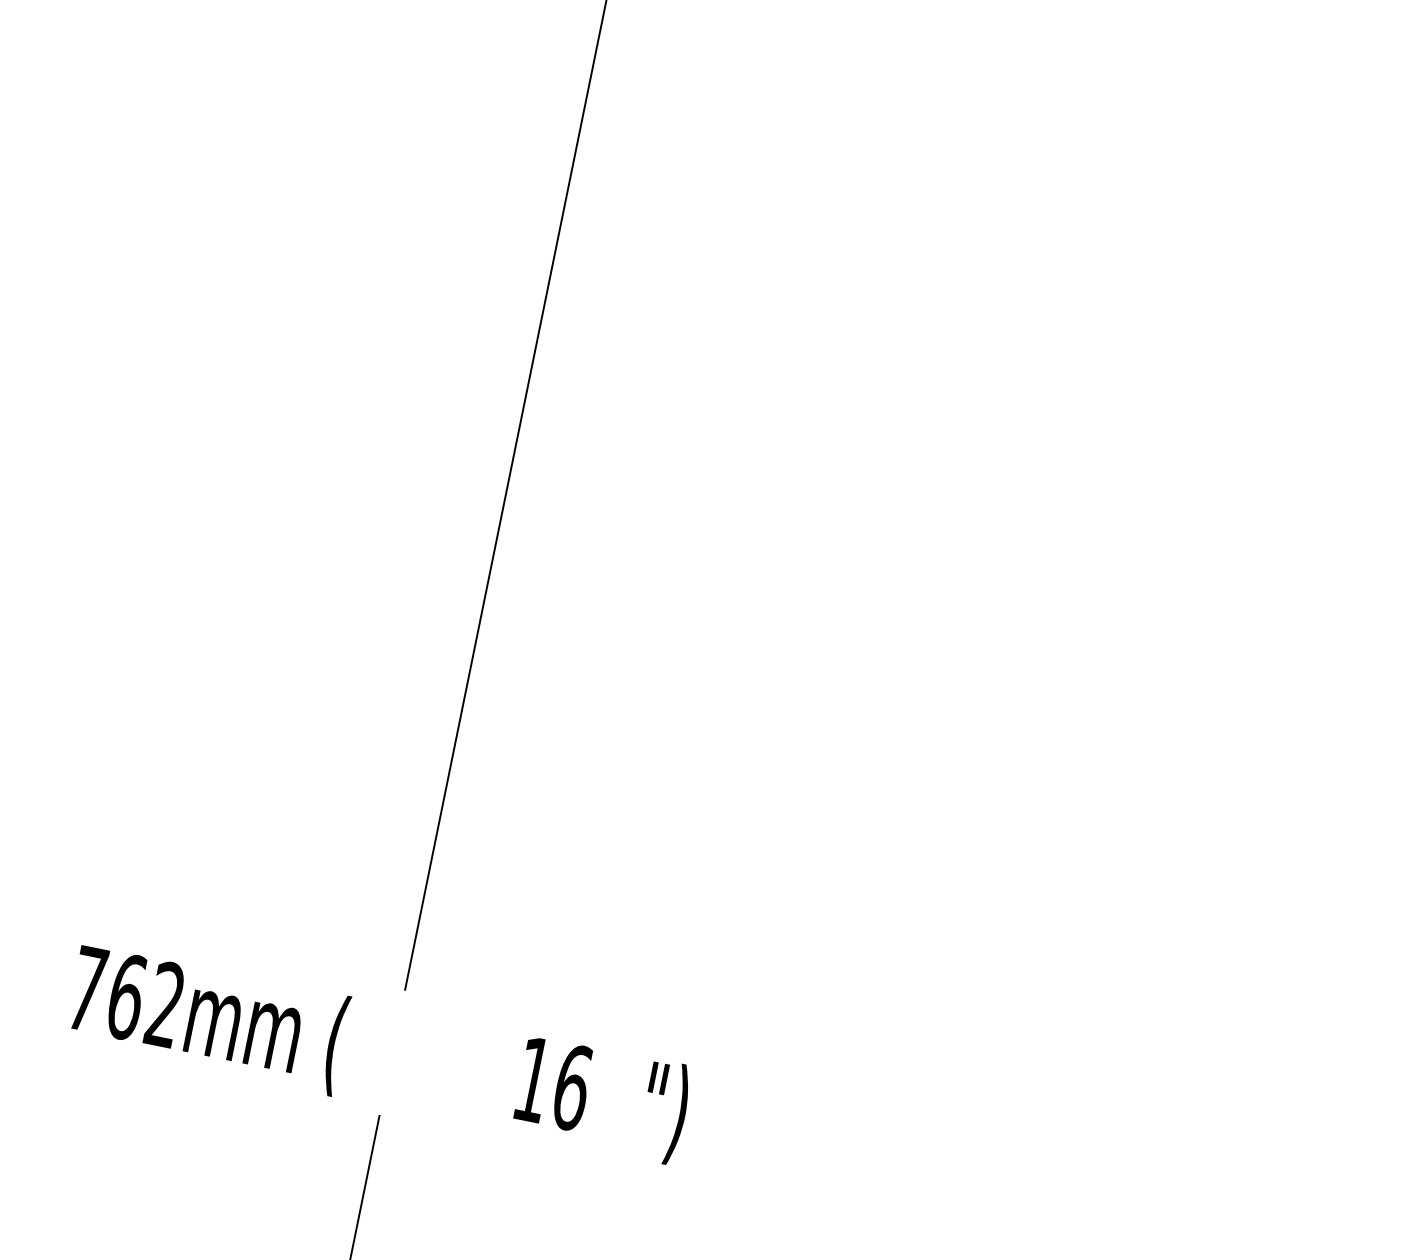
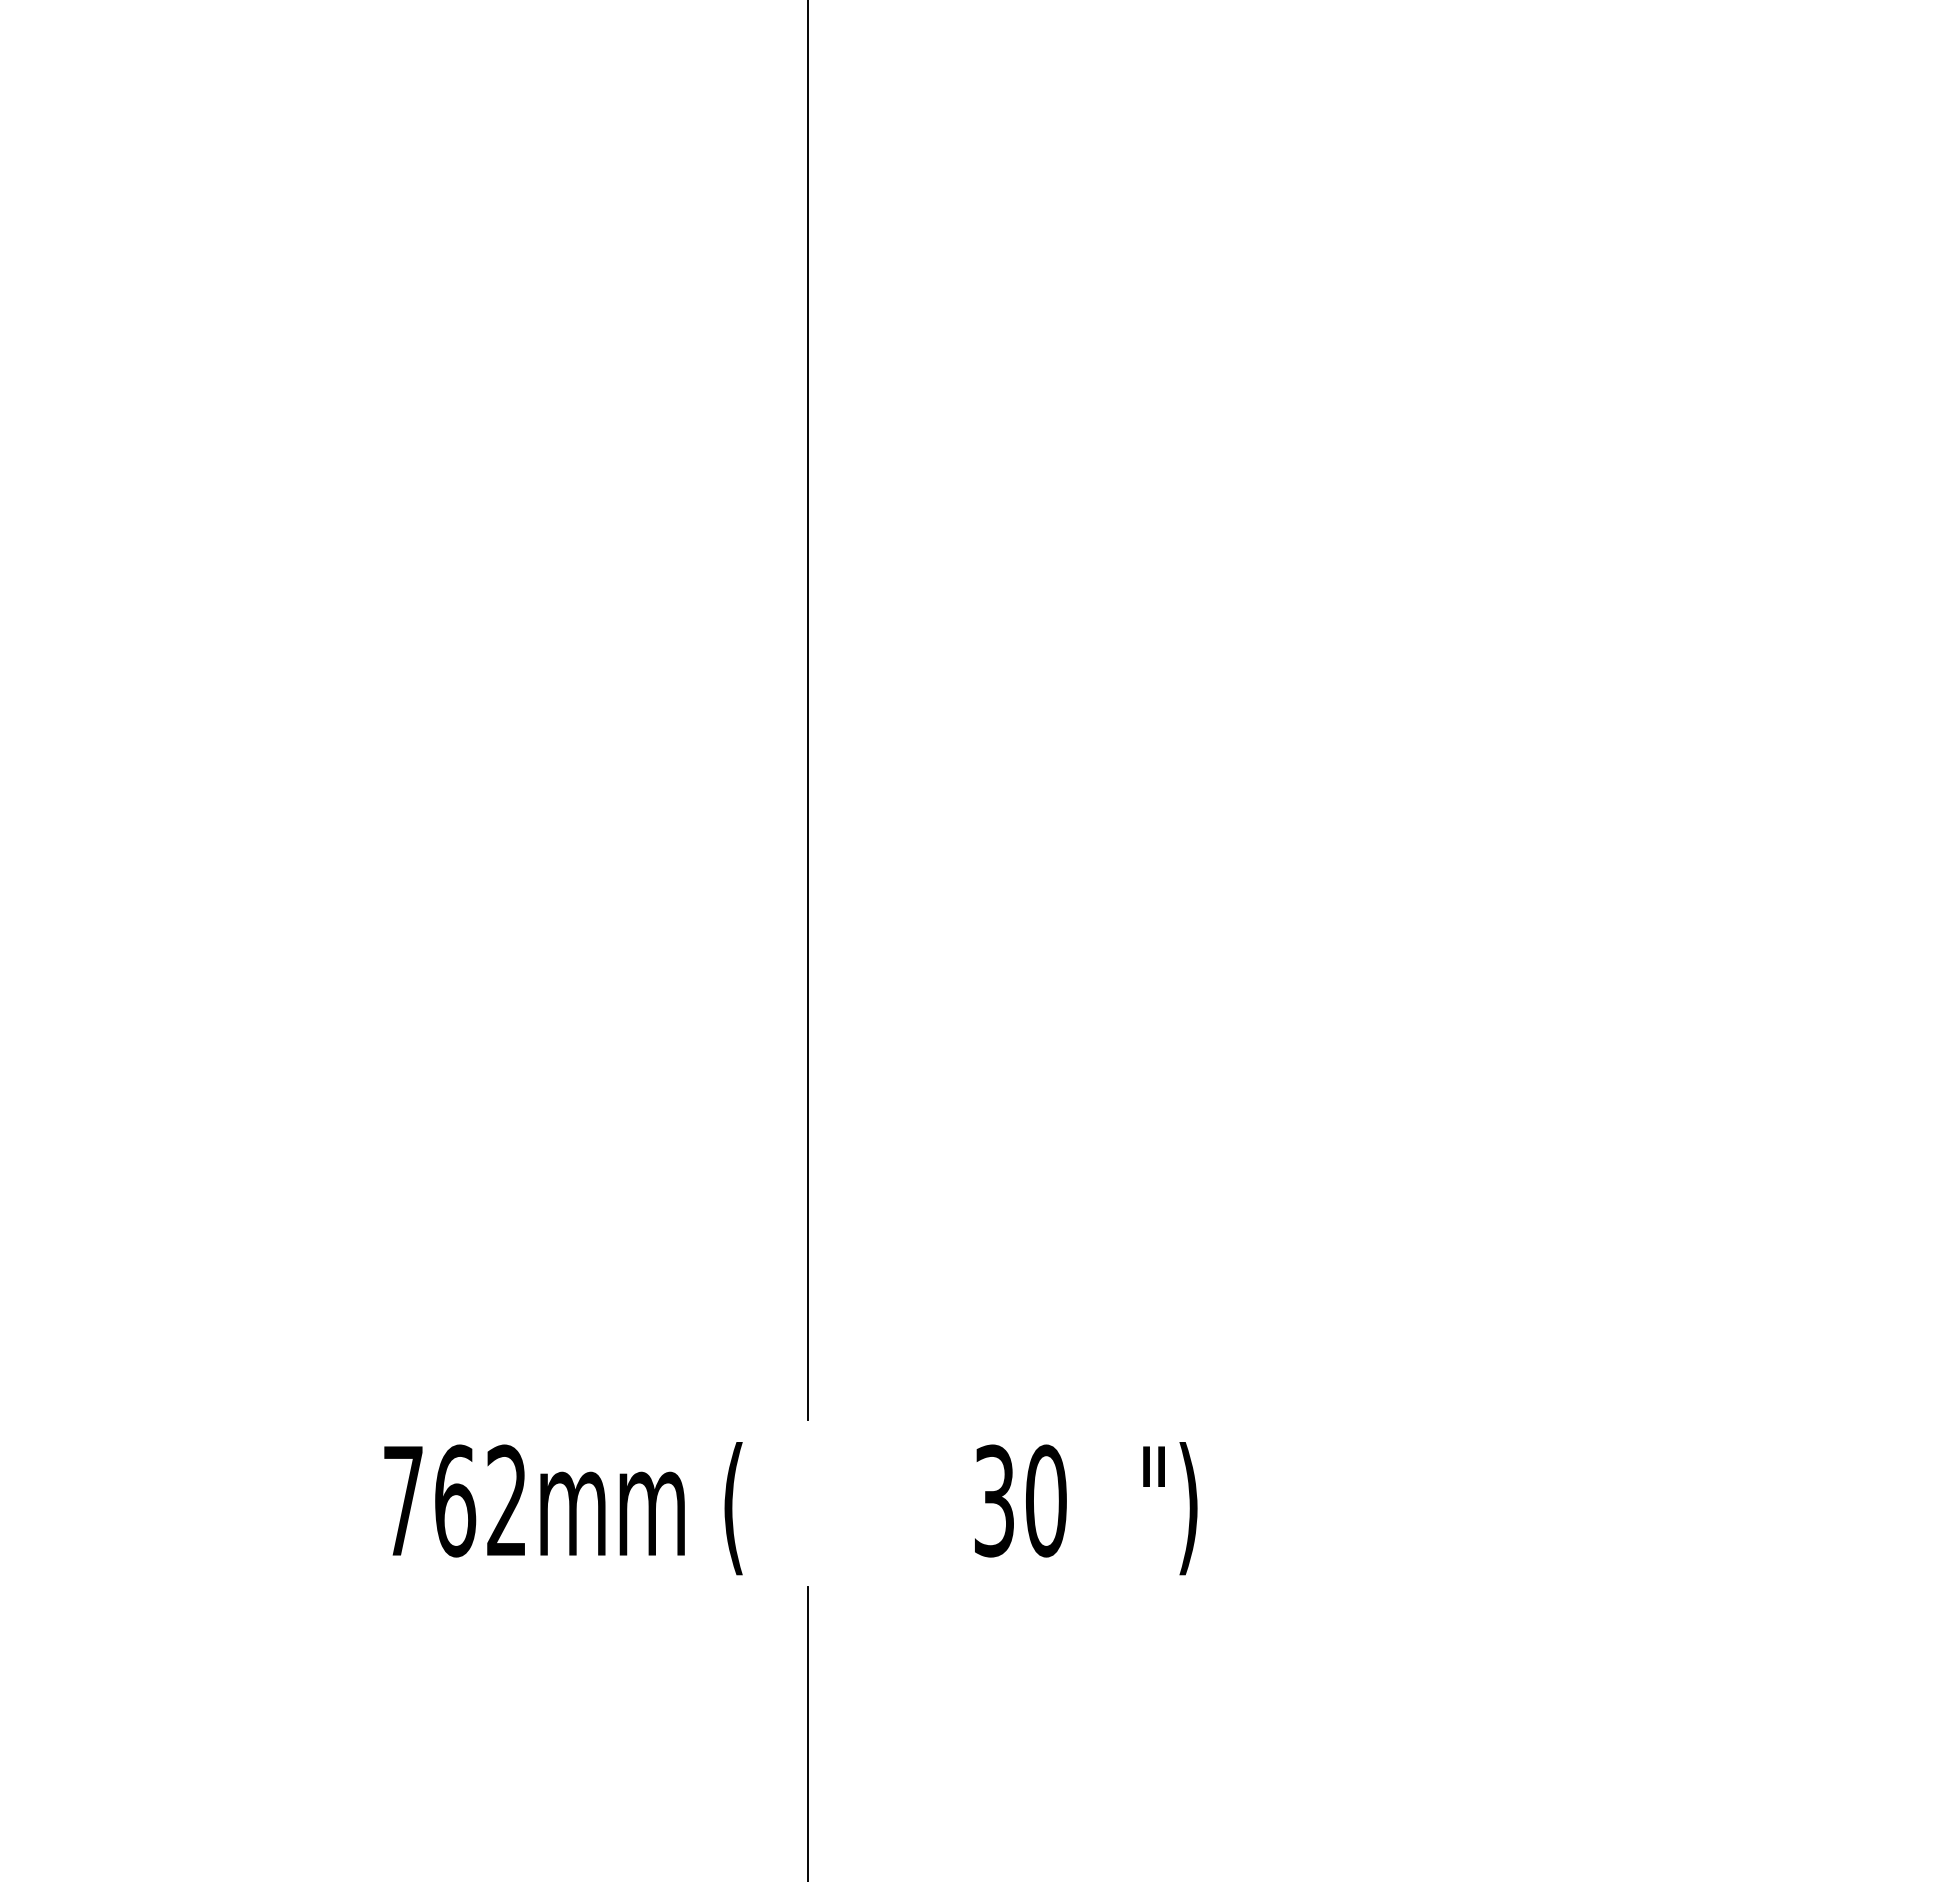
text: (553, 1083) -> (1021, 1500), 16 -> 30

